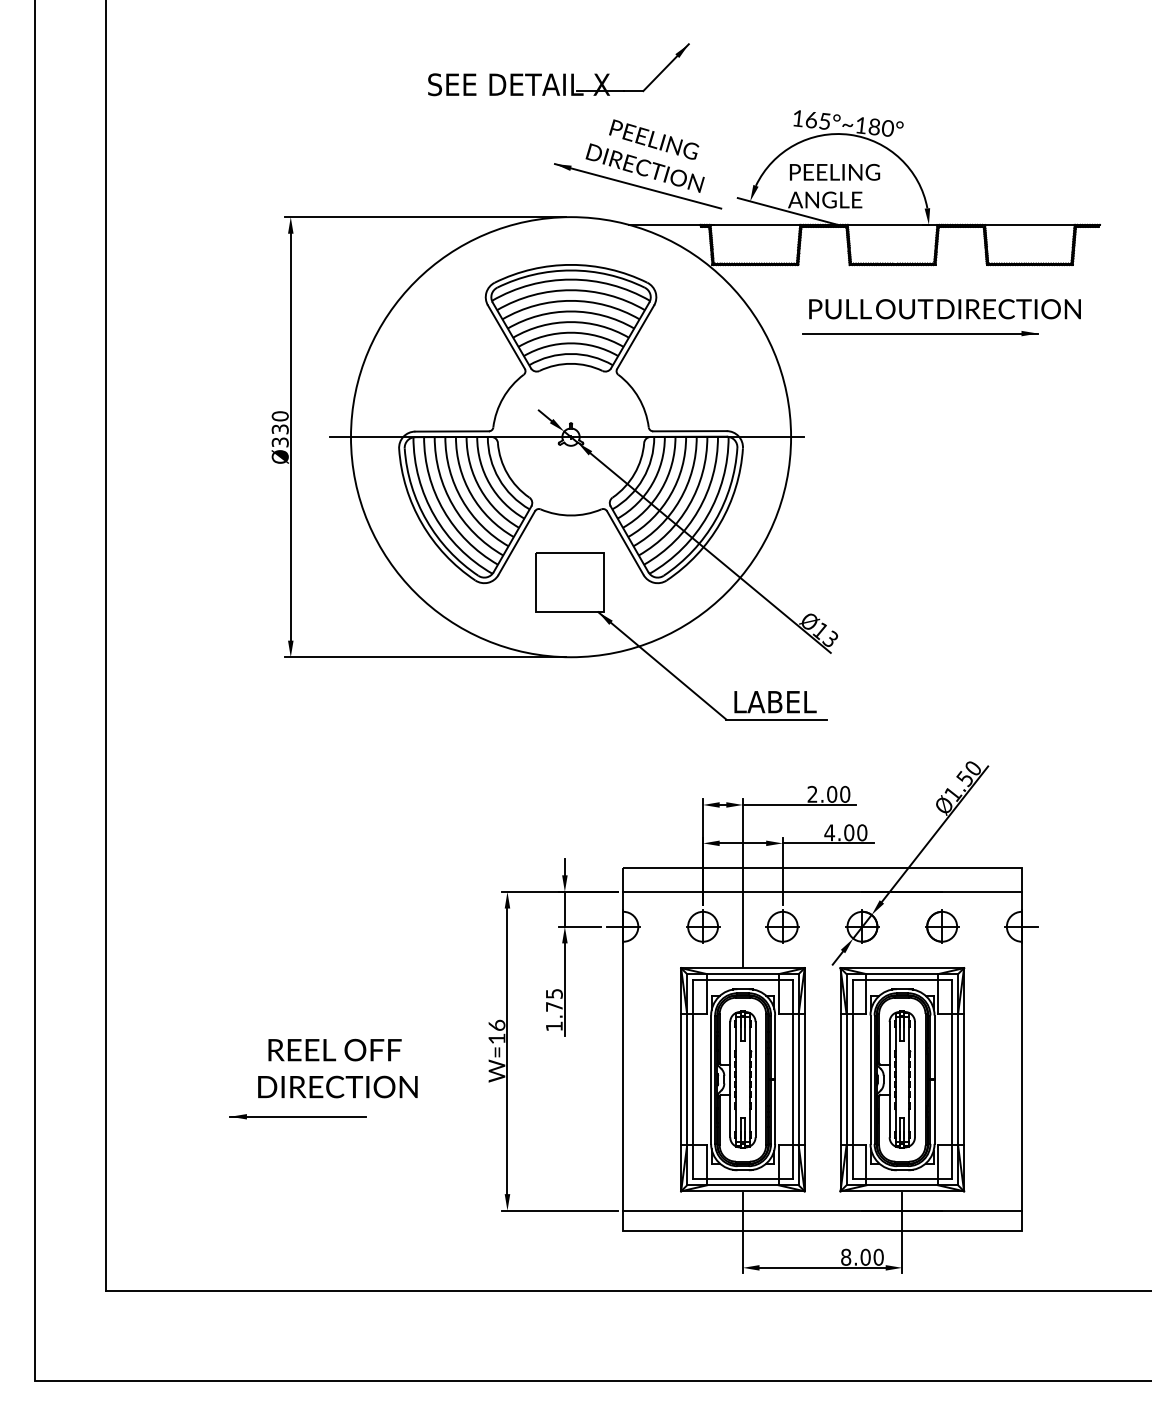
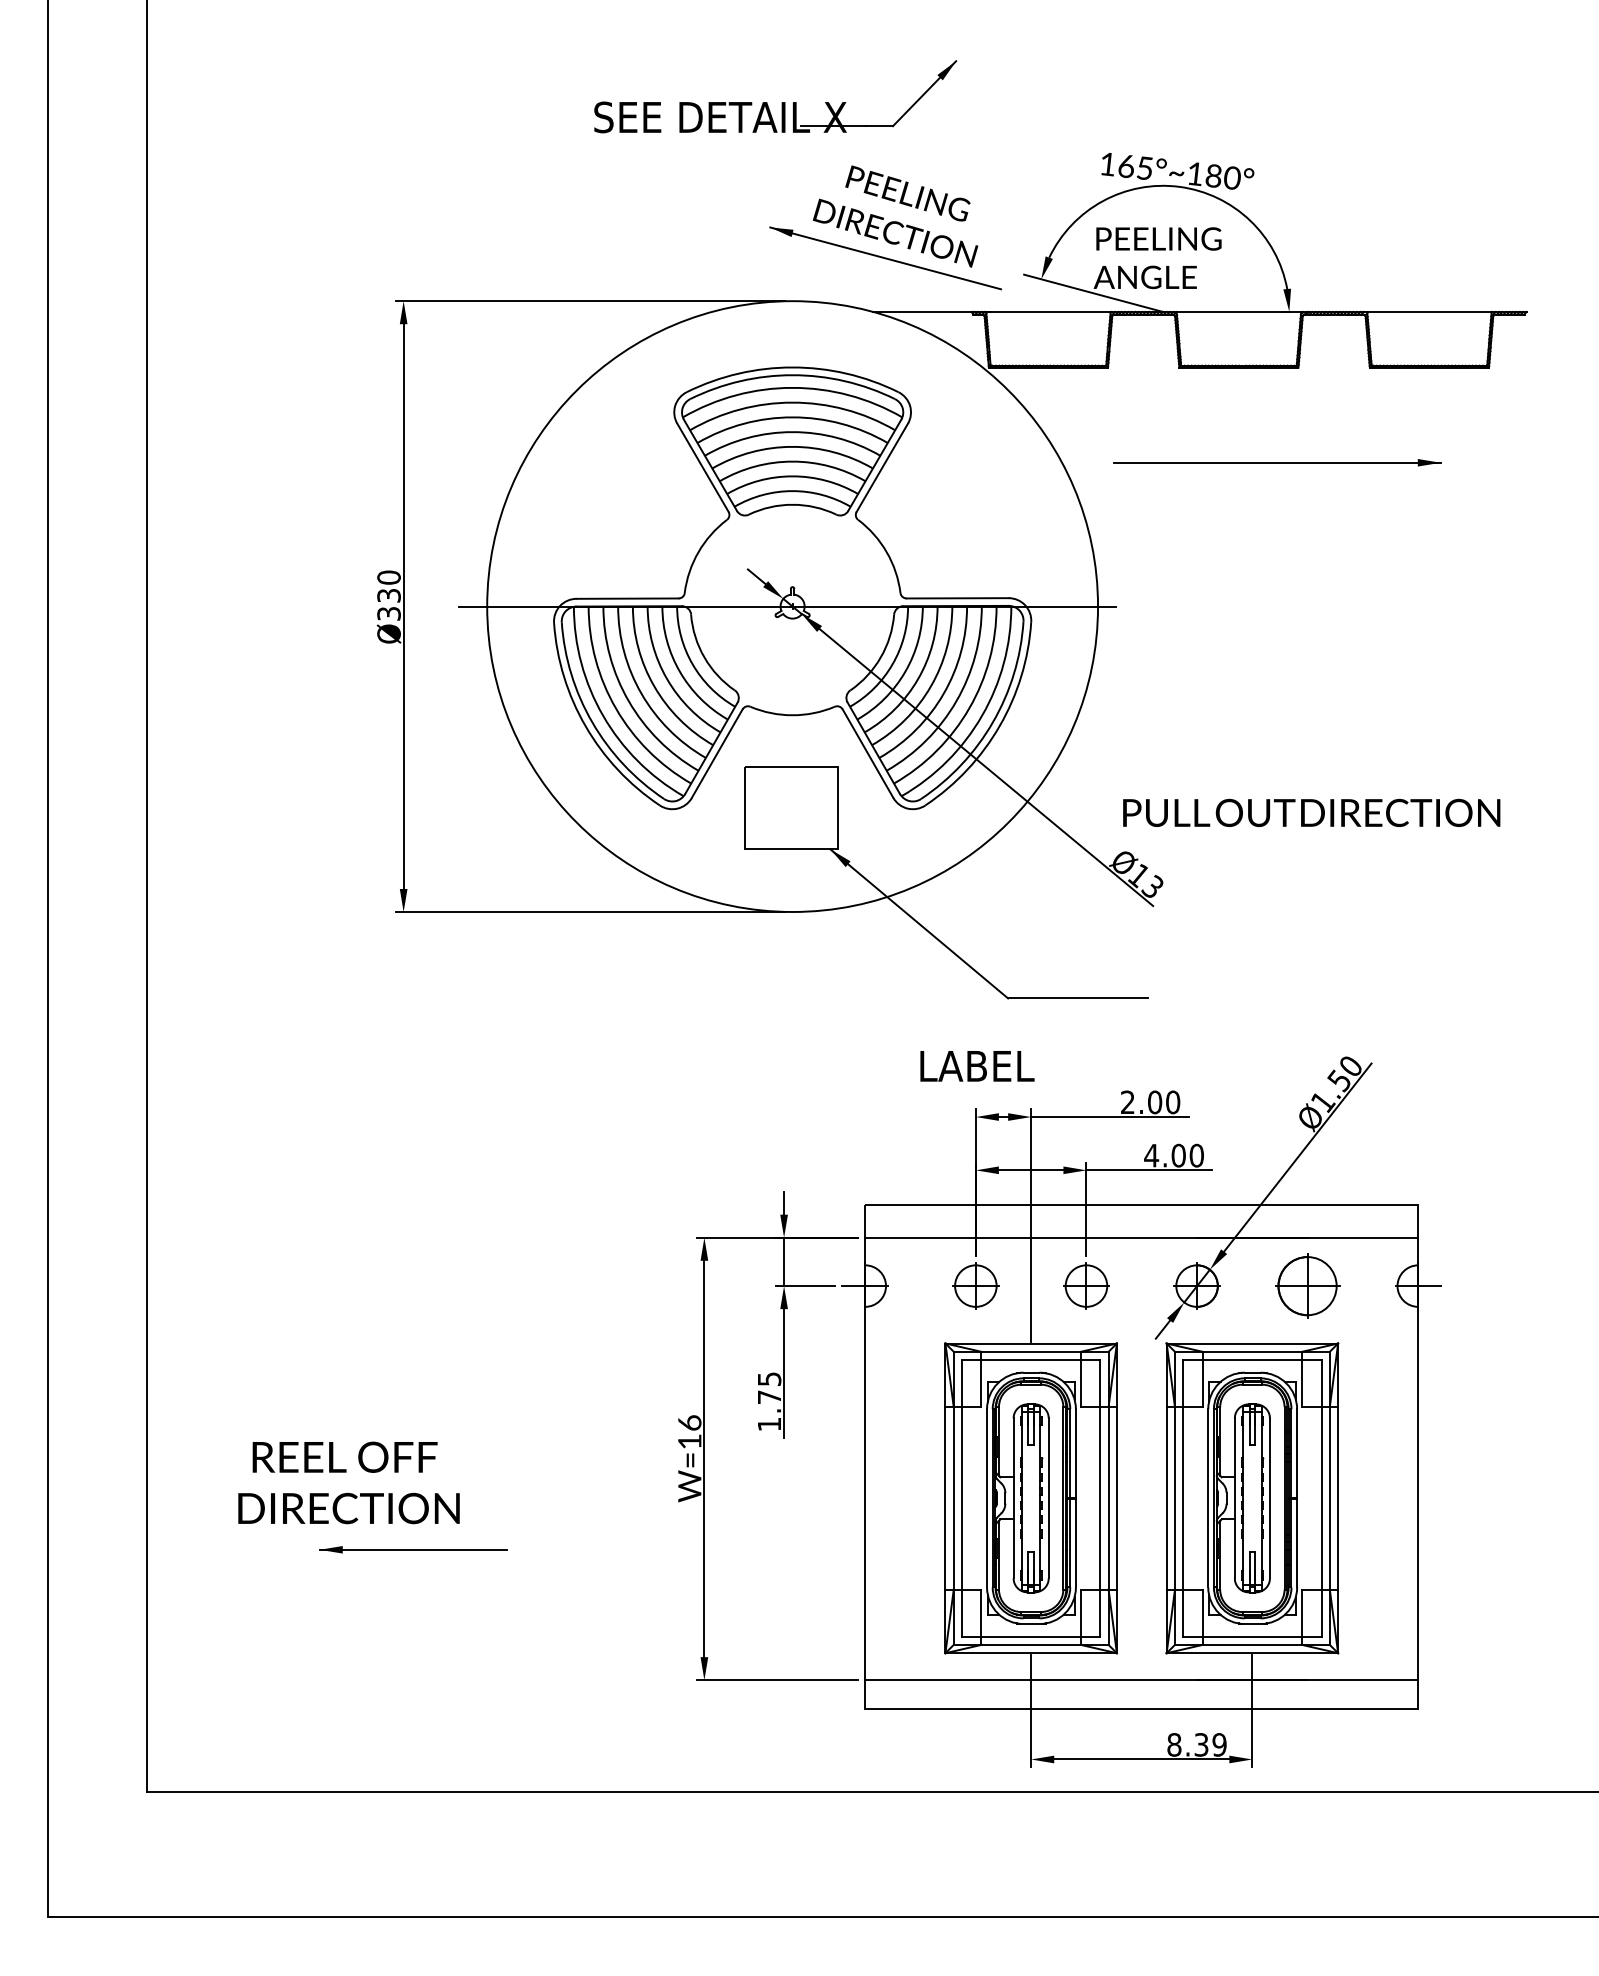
text: (944, 308) -> (1311, 812), moved
text: (775, 702) -> (977, 1066), moved
part: (942, 926) -> (1307, 1285), size x1.4
text: (337, 1068) -> (348, 1482), moved
text: (872, 1257) -> (1210, 1744), 8.00 -> 8.39

